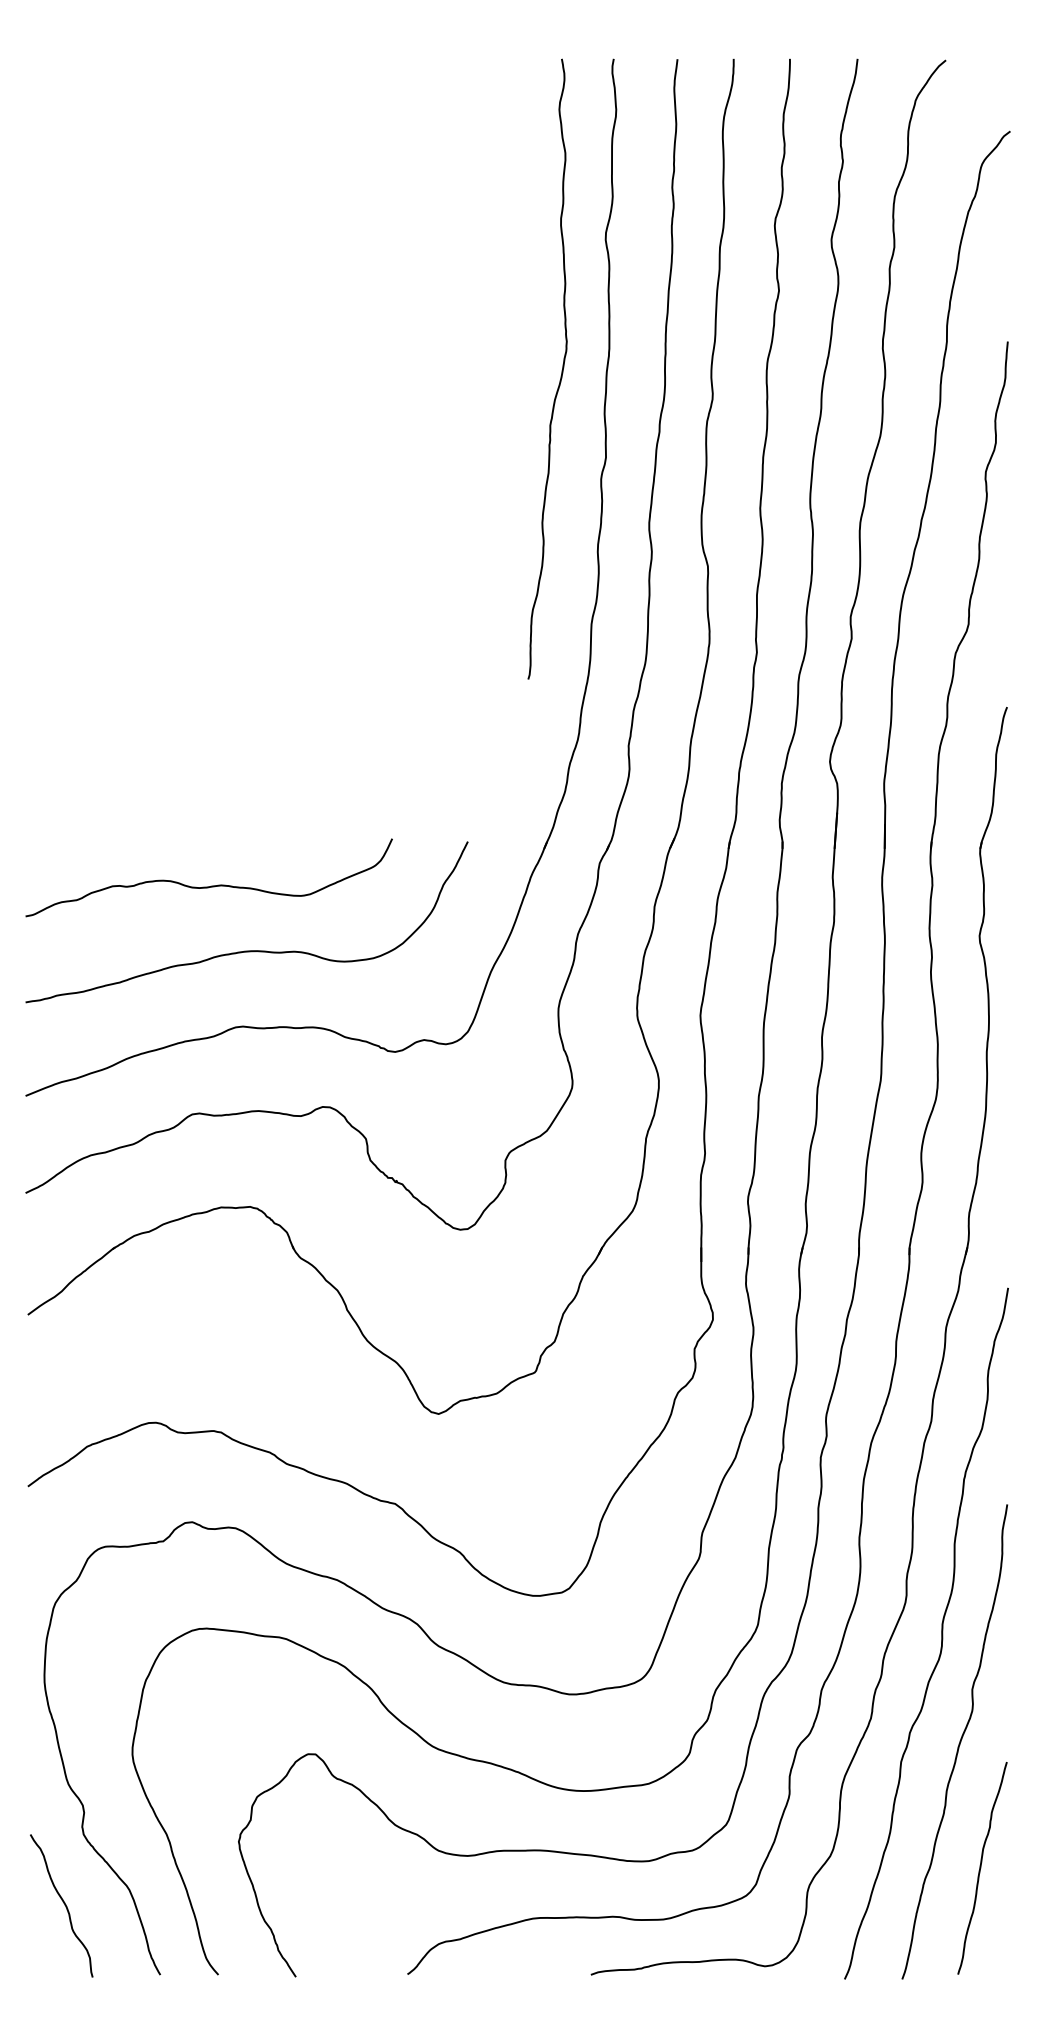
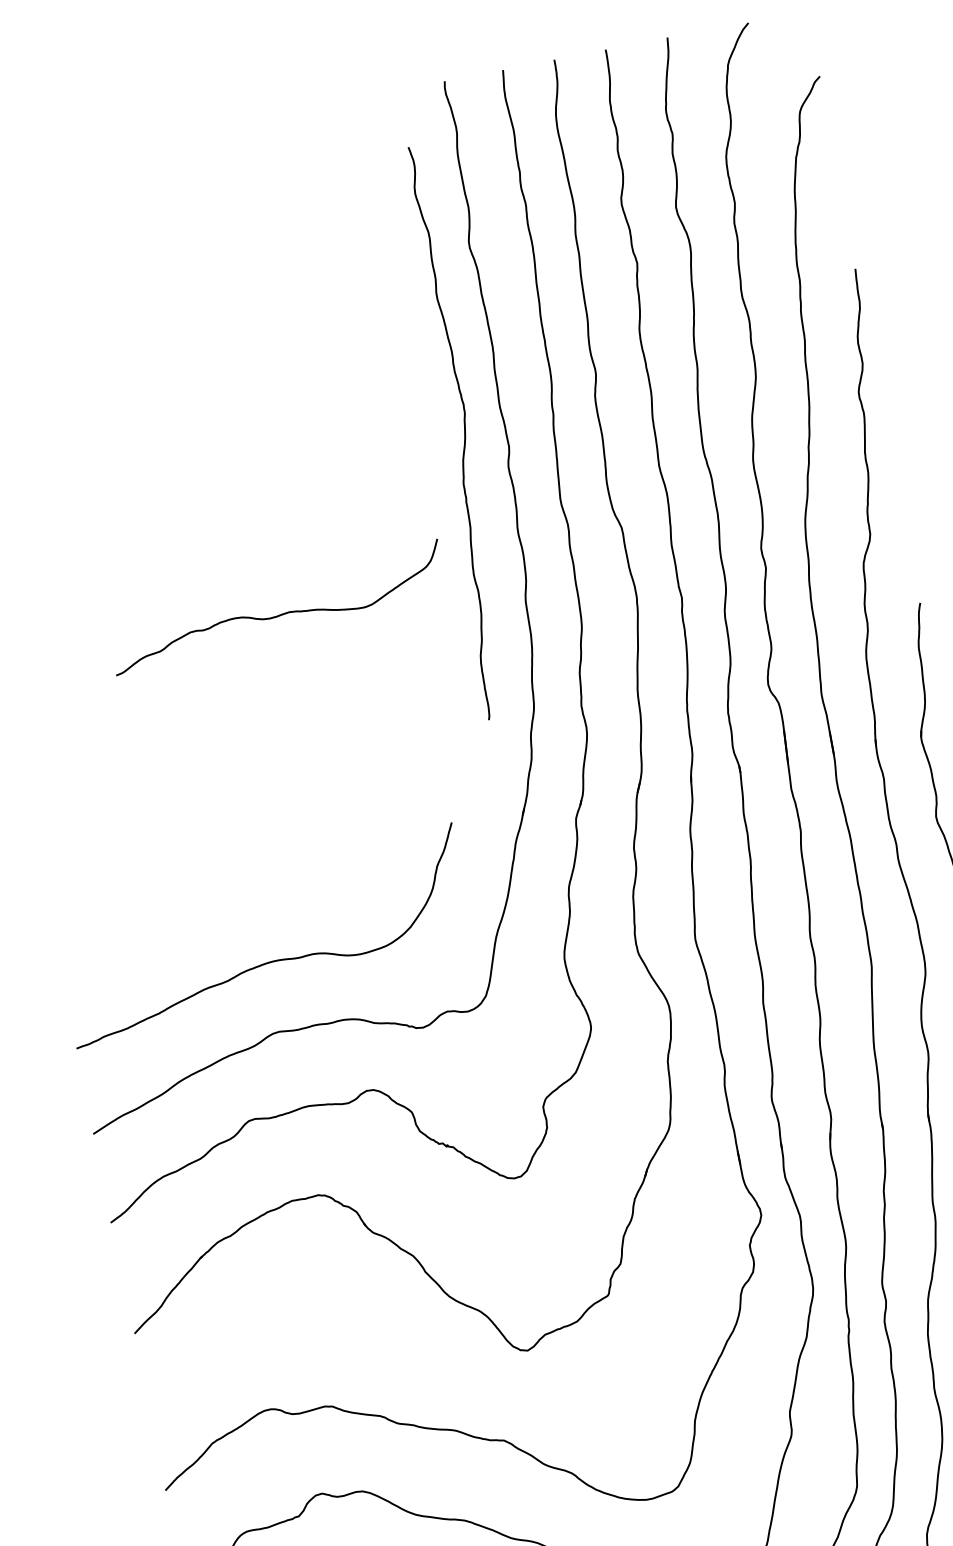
curve: (561, 370) -> (463, 431), moved
curve: (211, 885) -> (280, 614), moved

